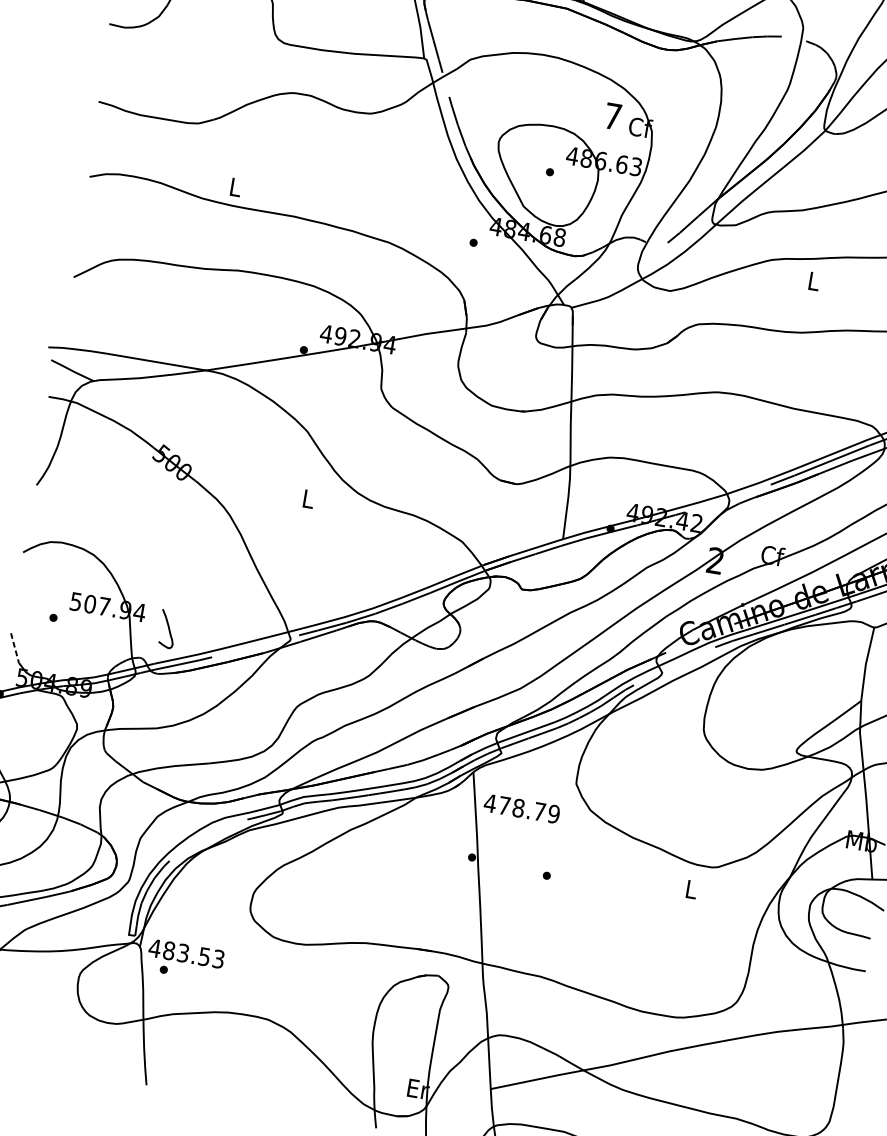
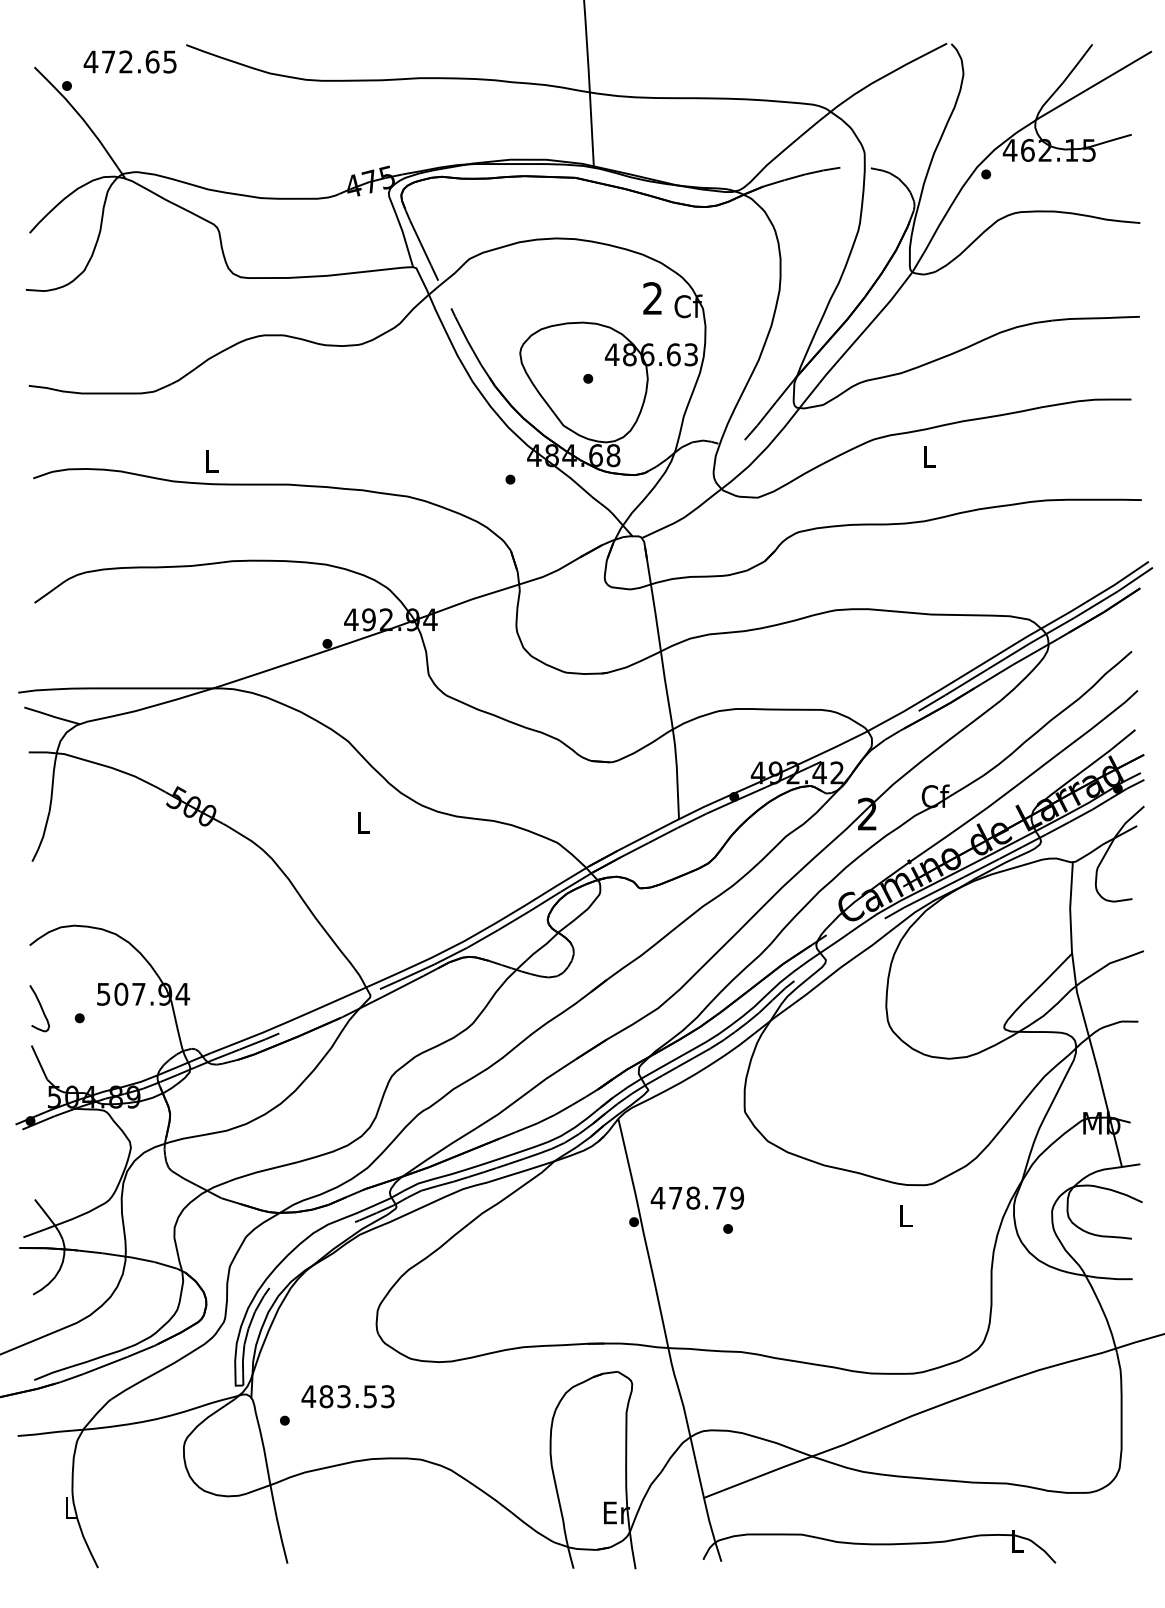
text: (612, 116) -> (652, 298), 7 -> 2
curve: (168, 628) -> (40, 1007), moved
line: (15, 647) -> (39, 1062), dashed -> solid
text: (521, 808) -> (696, 1197), moved
text: (186, 953) -> (347, 1396), moved

